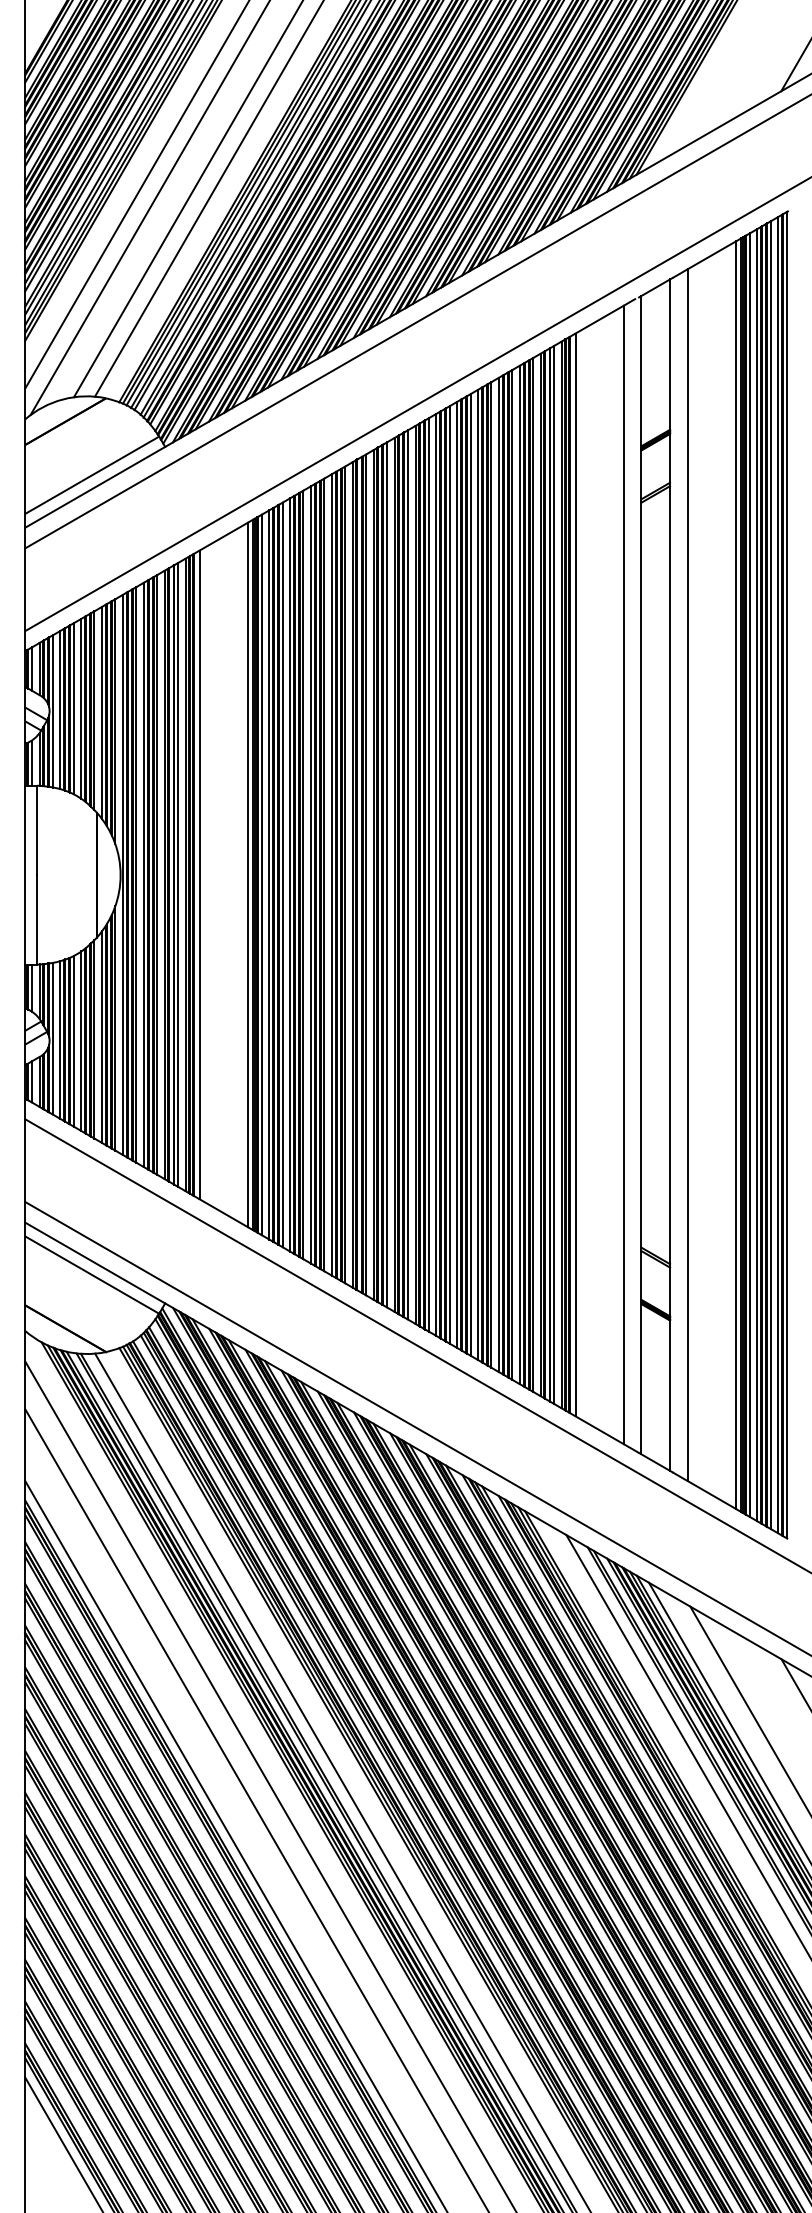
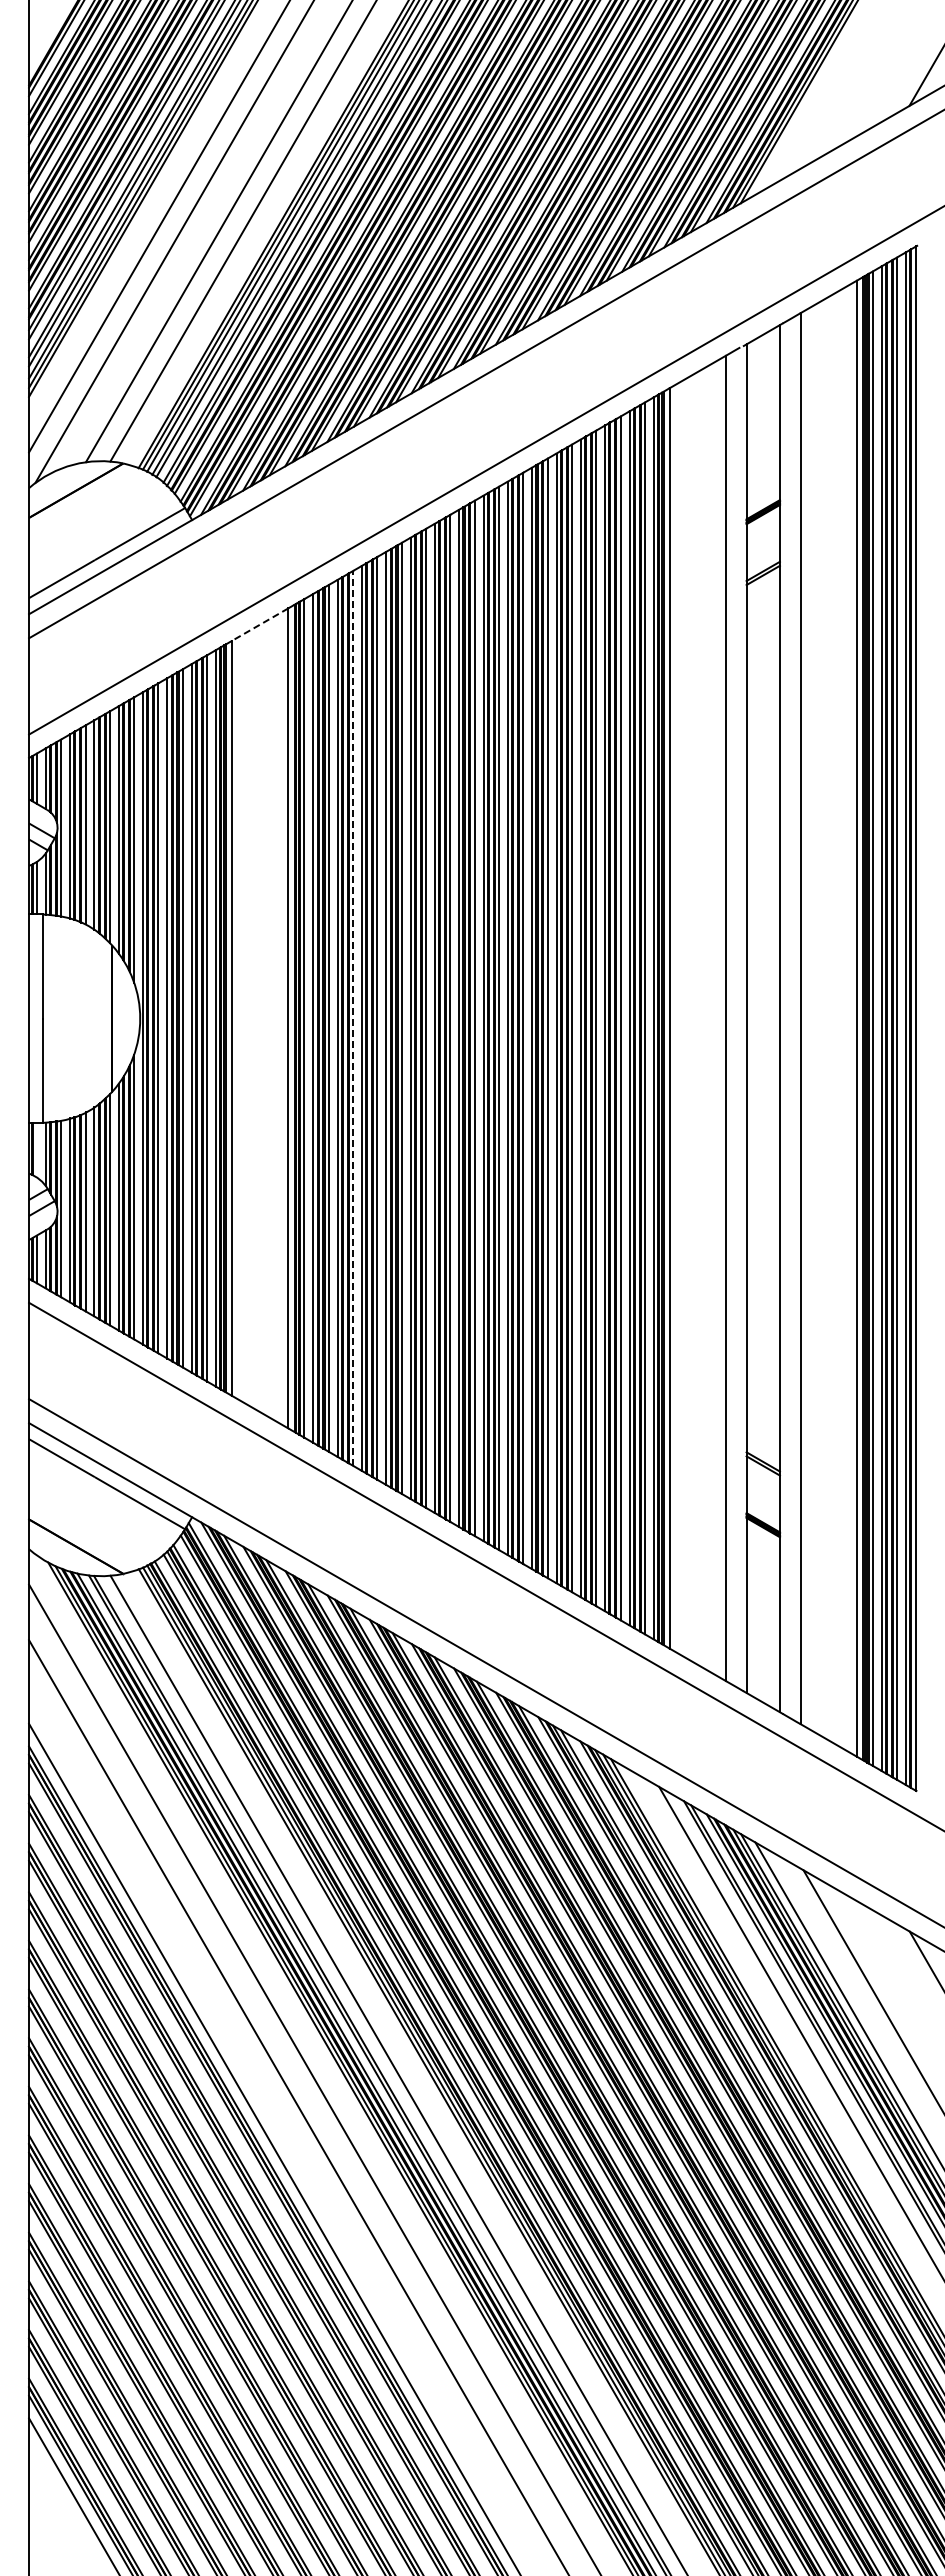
line: (223, 536) -> (259, 624), solid -> dashed
line: (303, 874) -> (353, 1017), solid -> dashed
line: (31, 987) -> (36, 1149), removed

